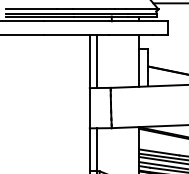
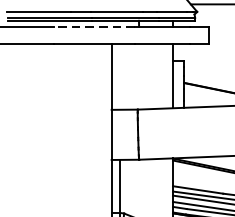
line: (75, 21) -> (93, 26), solid -> dashed
line: (96, 61) -> (119, 76), removed

